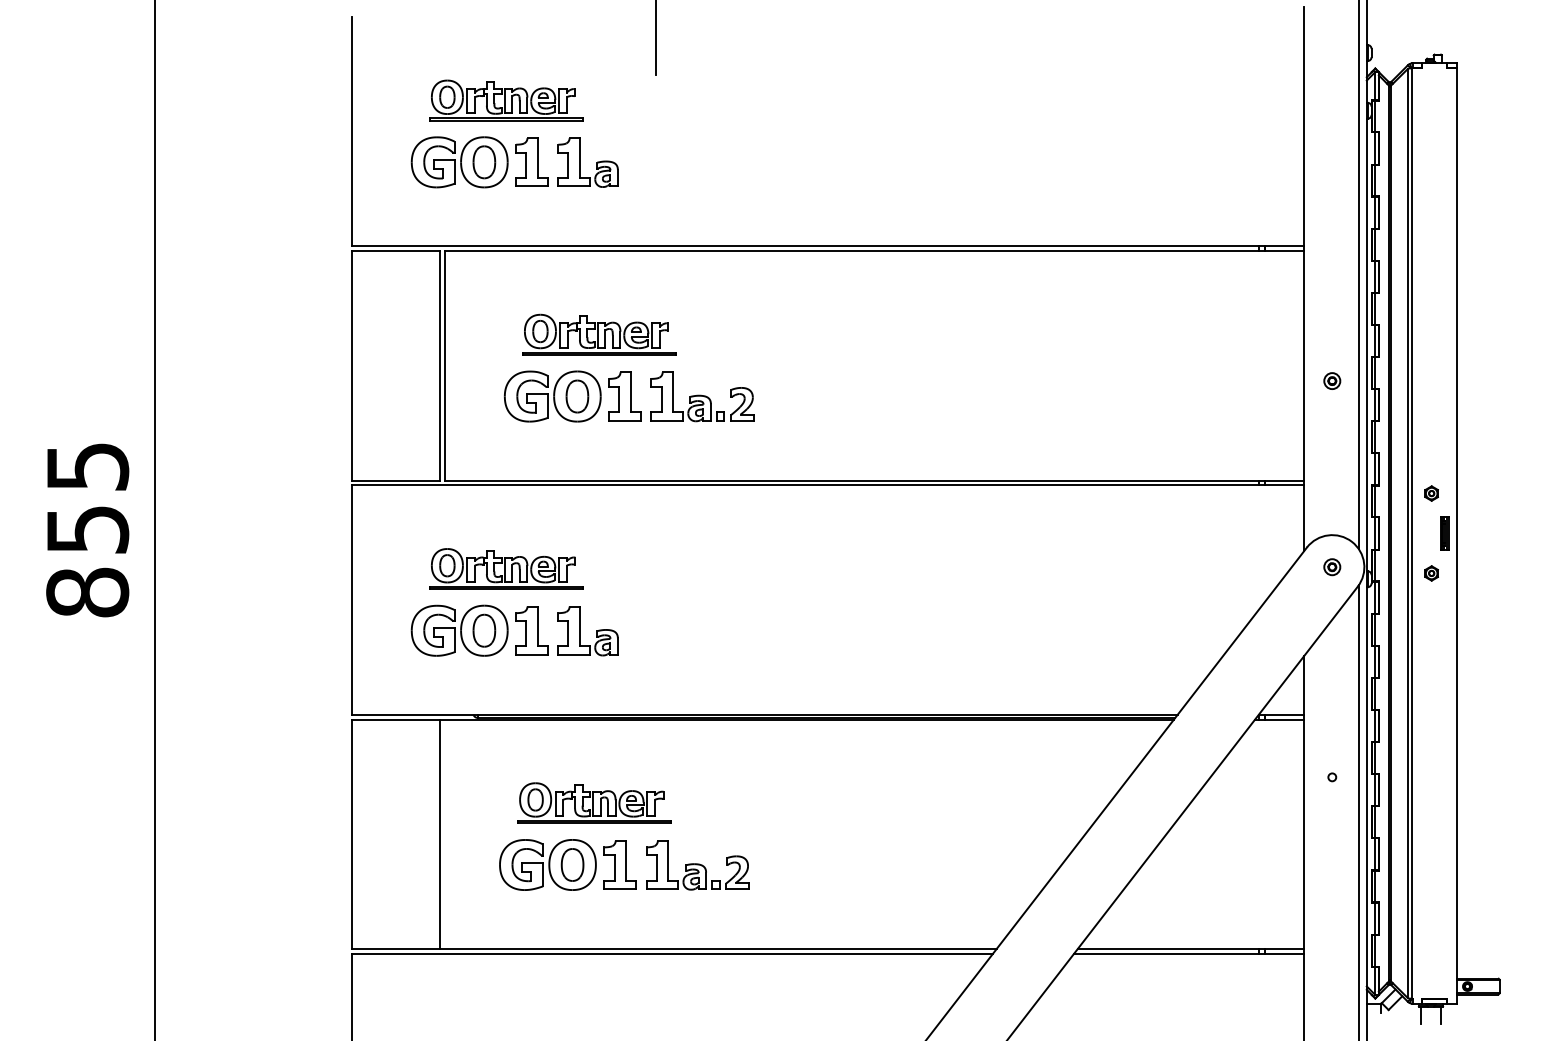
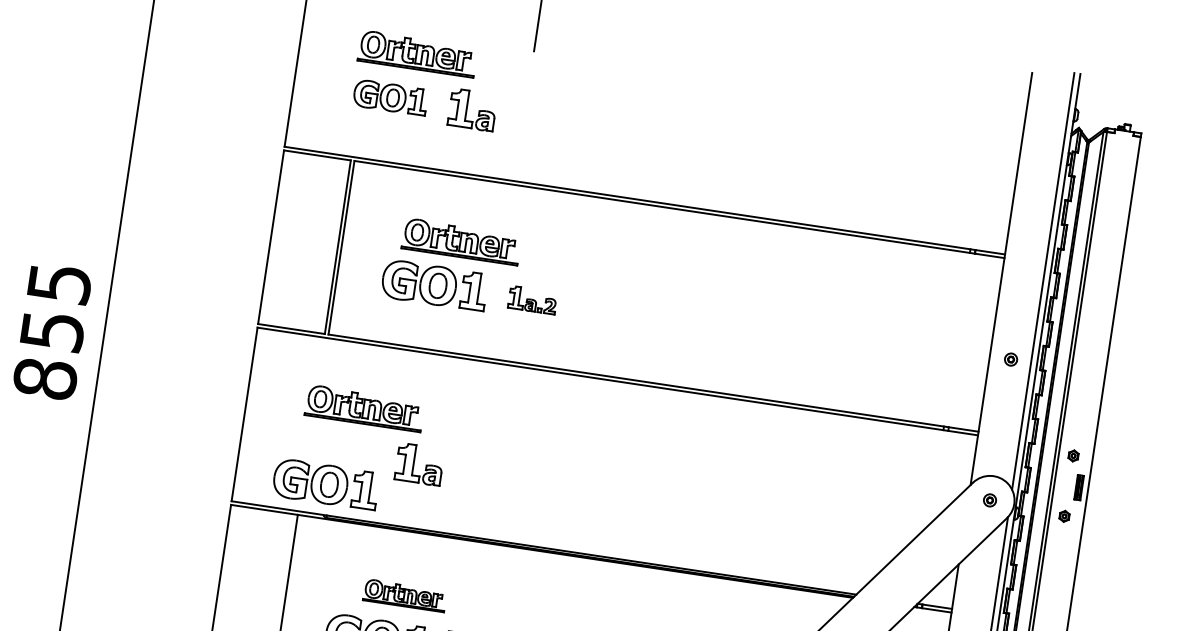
part: (479, 162) -> (390, 97), size x0.7
part: (702, 396) -> (532, 300), size x0.6
part: (479, 630) -> (325, 484), moved
part: (594, 802) -> (405, 595), size x0.7

